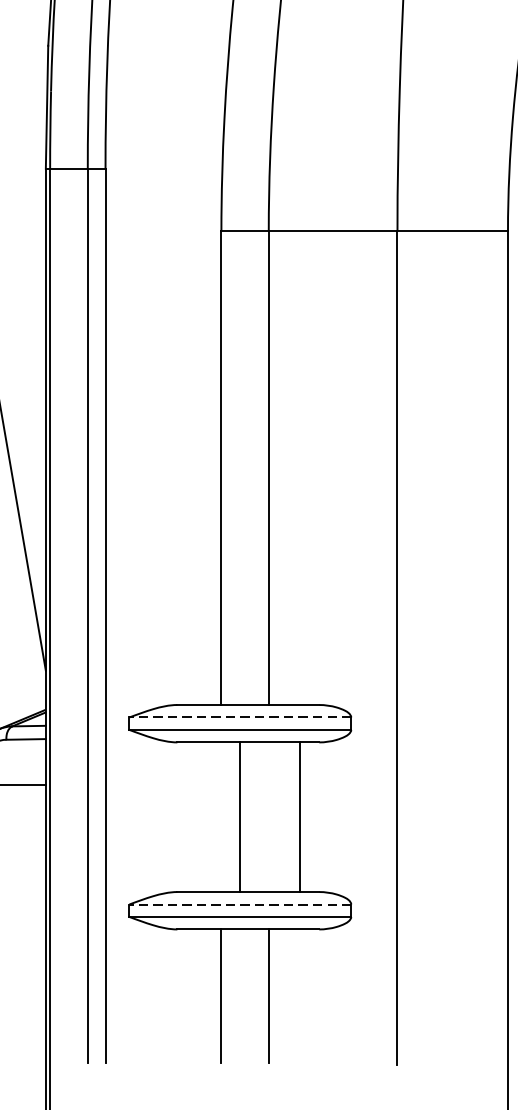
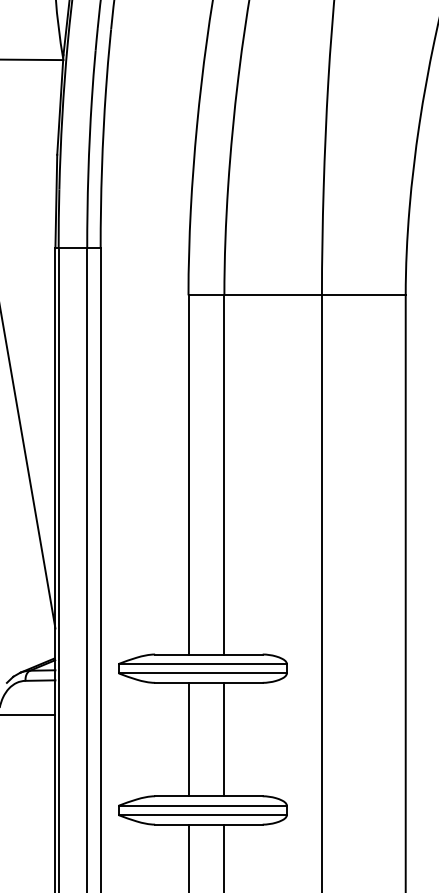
line: (239, 716) -> (202, 663), dashed -> solid
line: (239, 817) -> (188, 739), moved
line: (300, 817) -> (224, 739), moved
line: (239, 904) -> (202, 805), dashed -> solid

